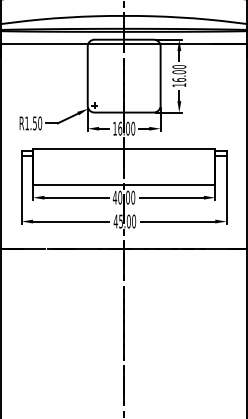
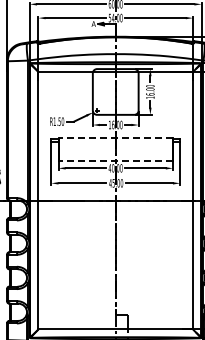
line: (123, 148) -> (115, 137), solid -> dashed
line: (123, 185) -> (115, 160), solid -> dashed

